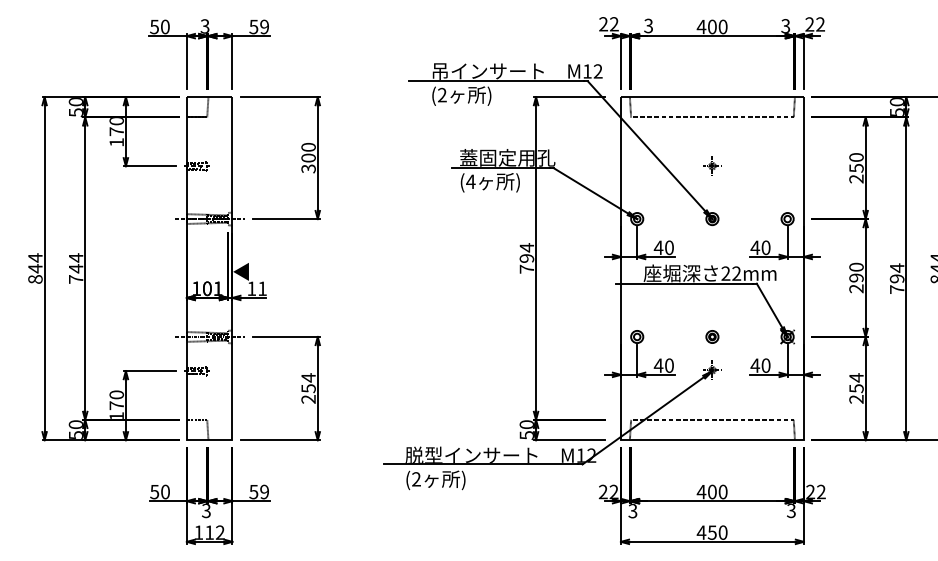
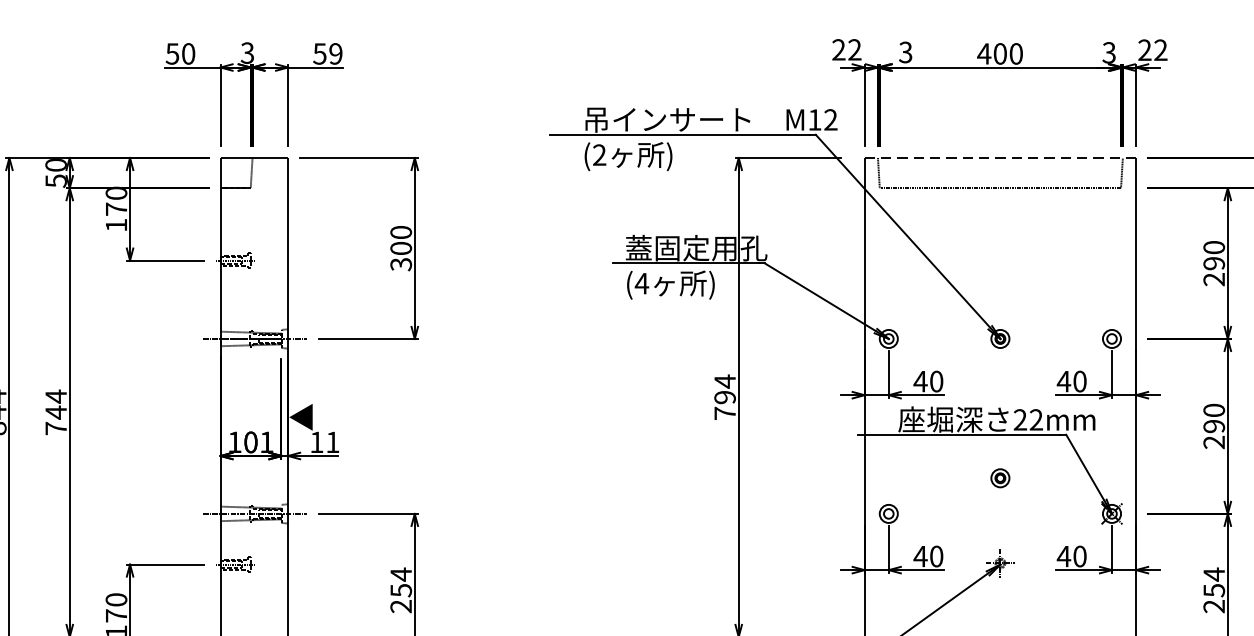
line: (712, 97) -> (1000, 158), solid -> dashed
part: (712, 165) -> (1000, 259), removed
text: (856, 168) -> (1214, 263), 250 -> 290
part: (712, 336) -> (1000, 477), moved

